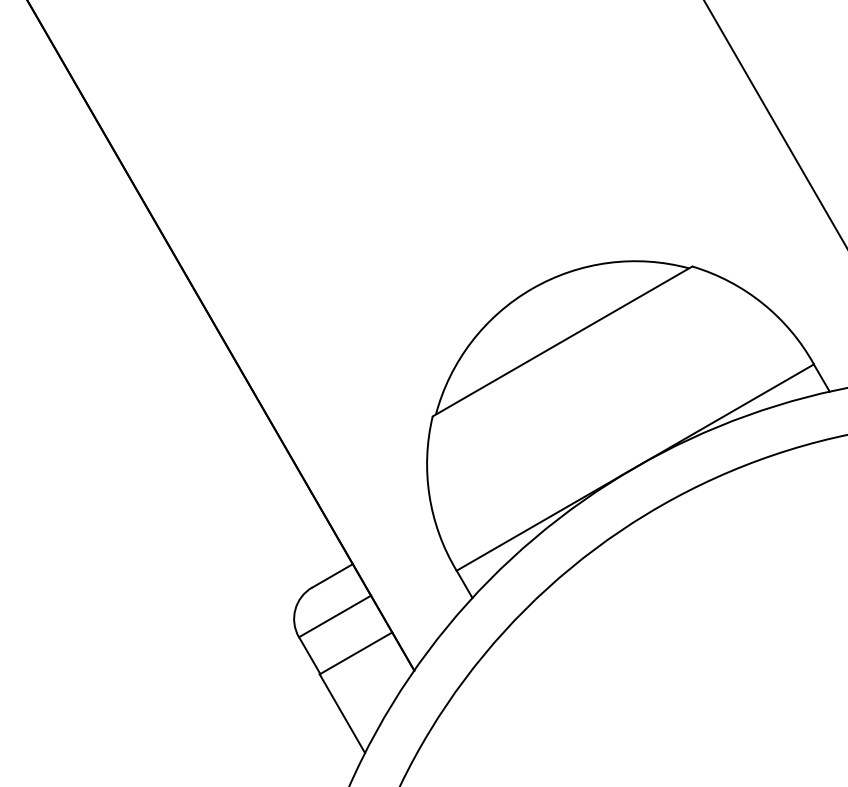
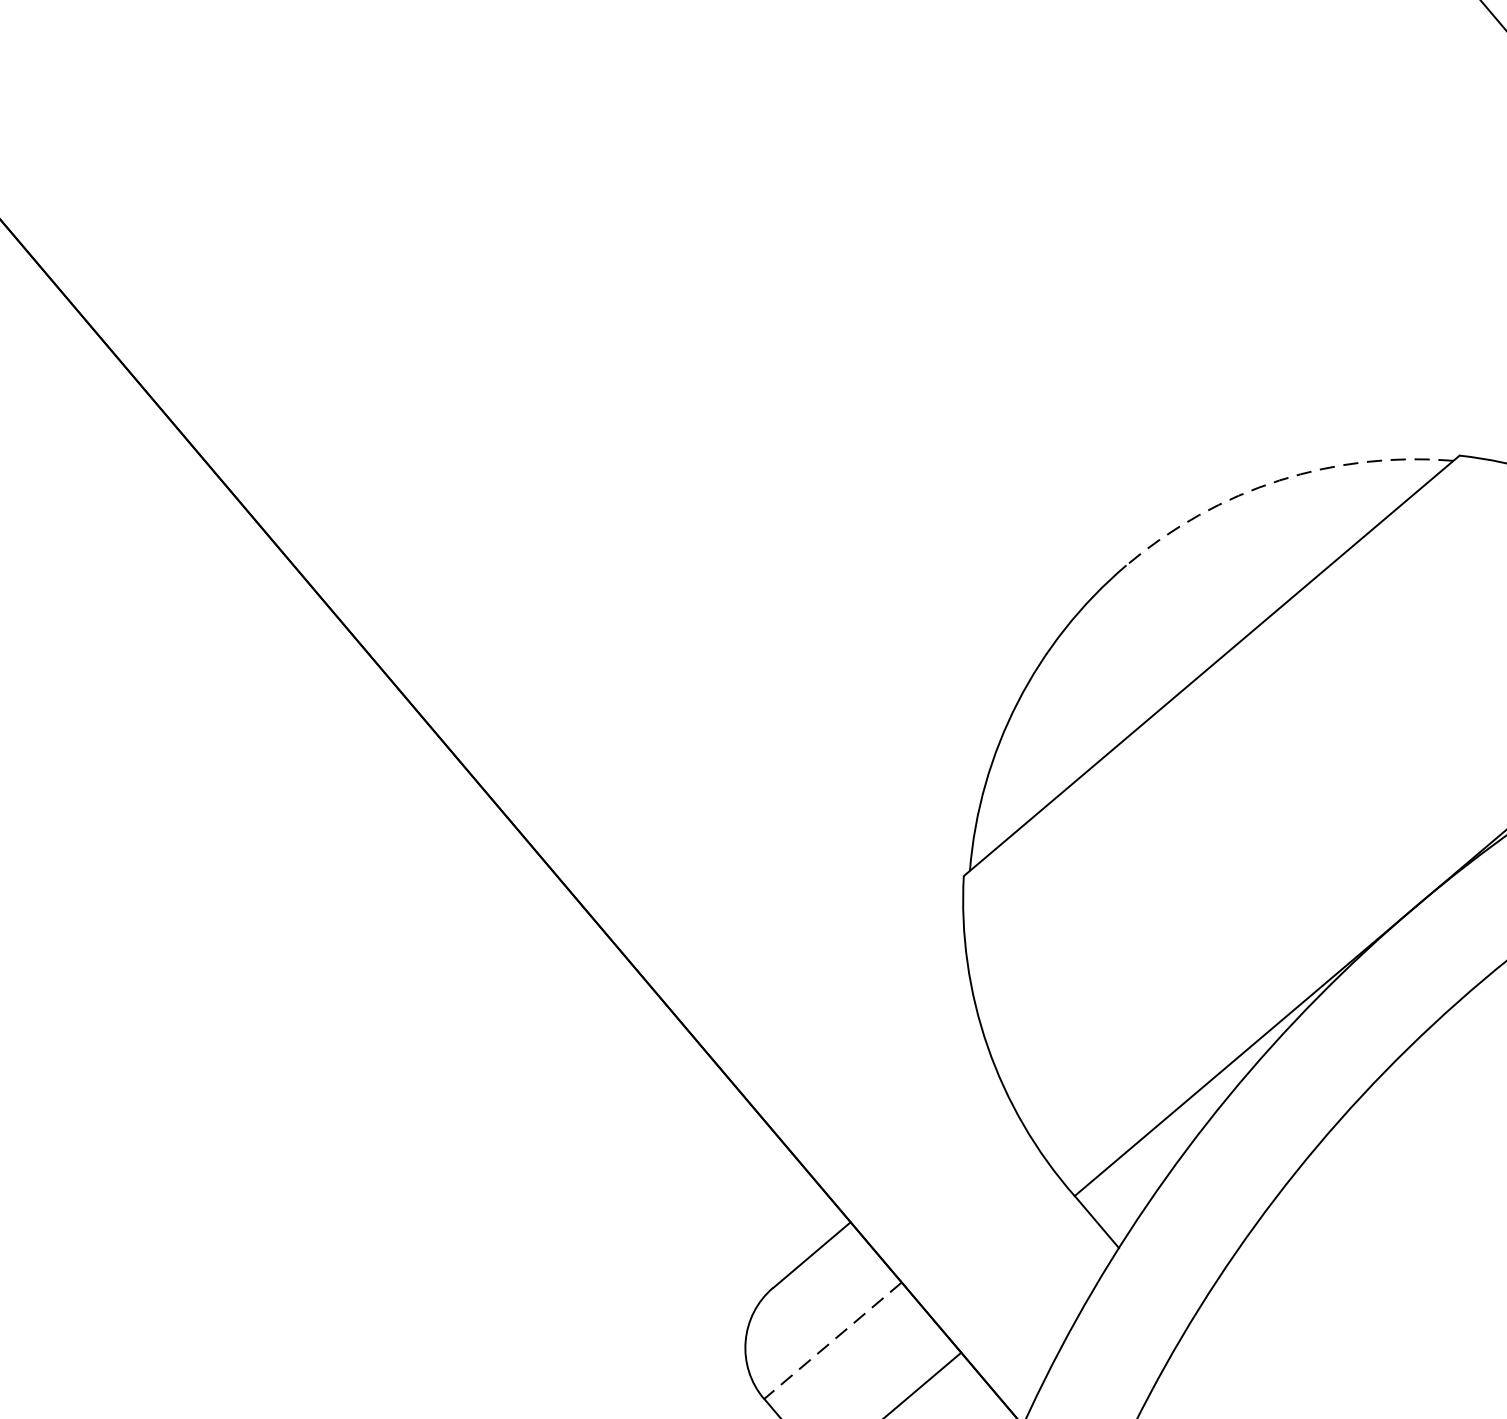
arc: (608, 262) -> (1279, 479), solid -> dashed
line: (335, 616) -> (833, 1340), solid -> dashed

